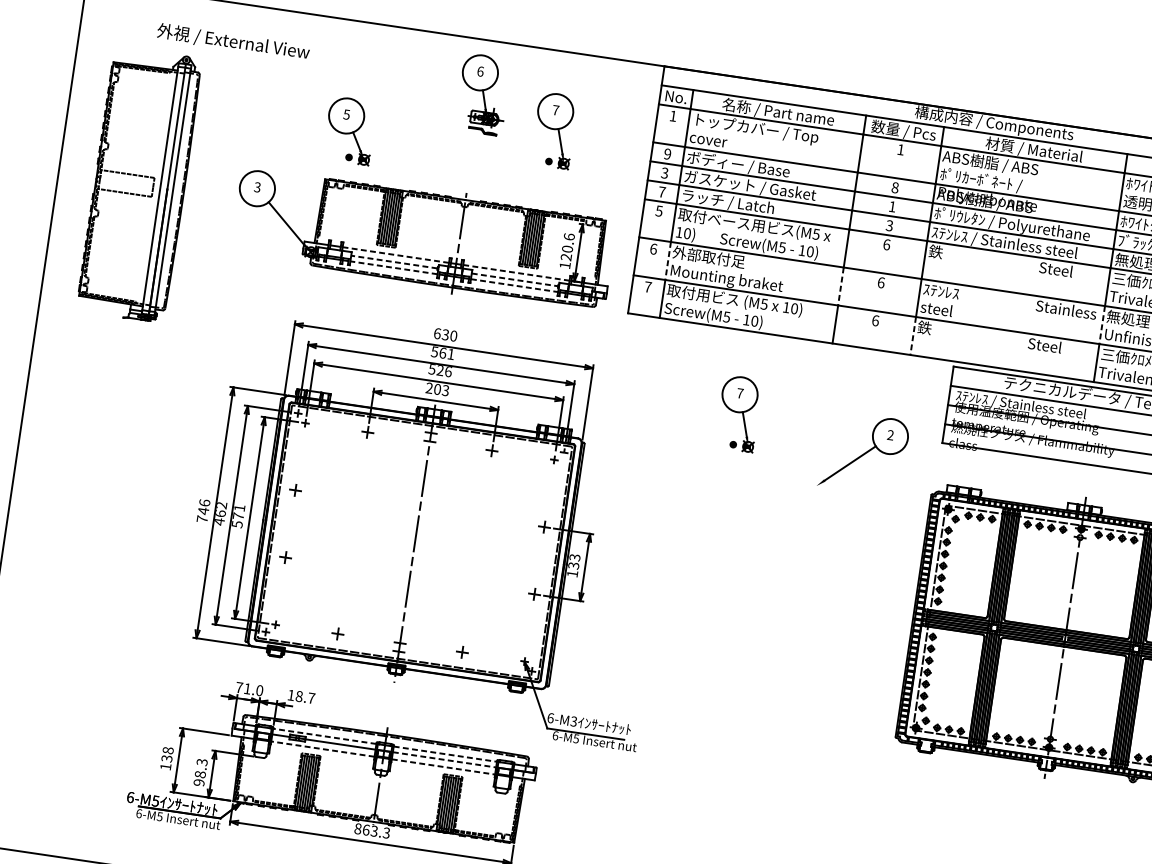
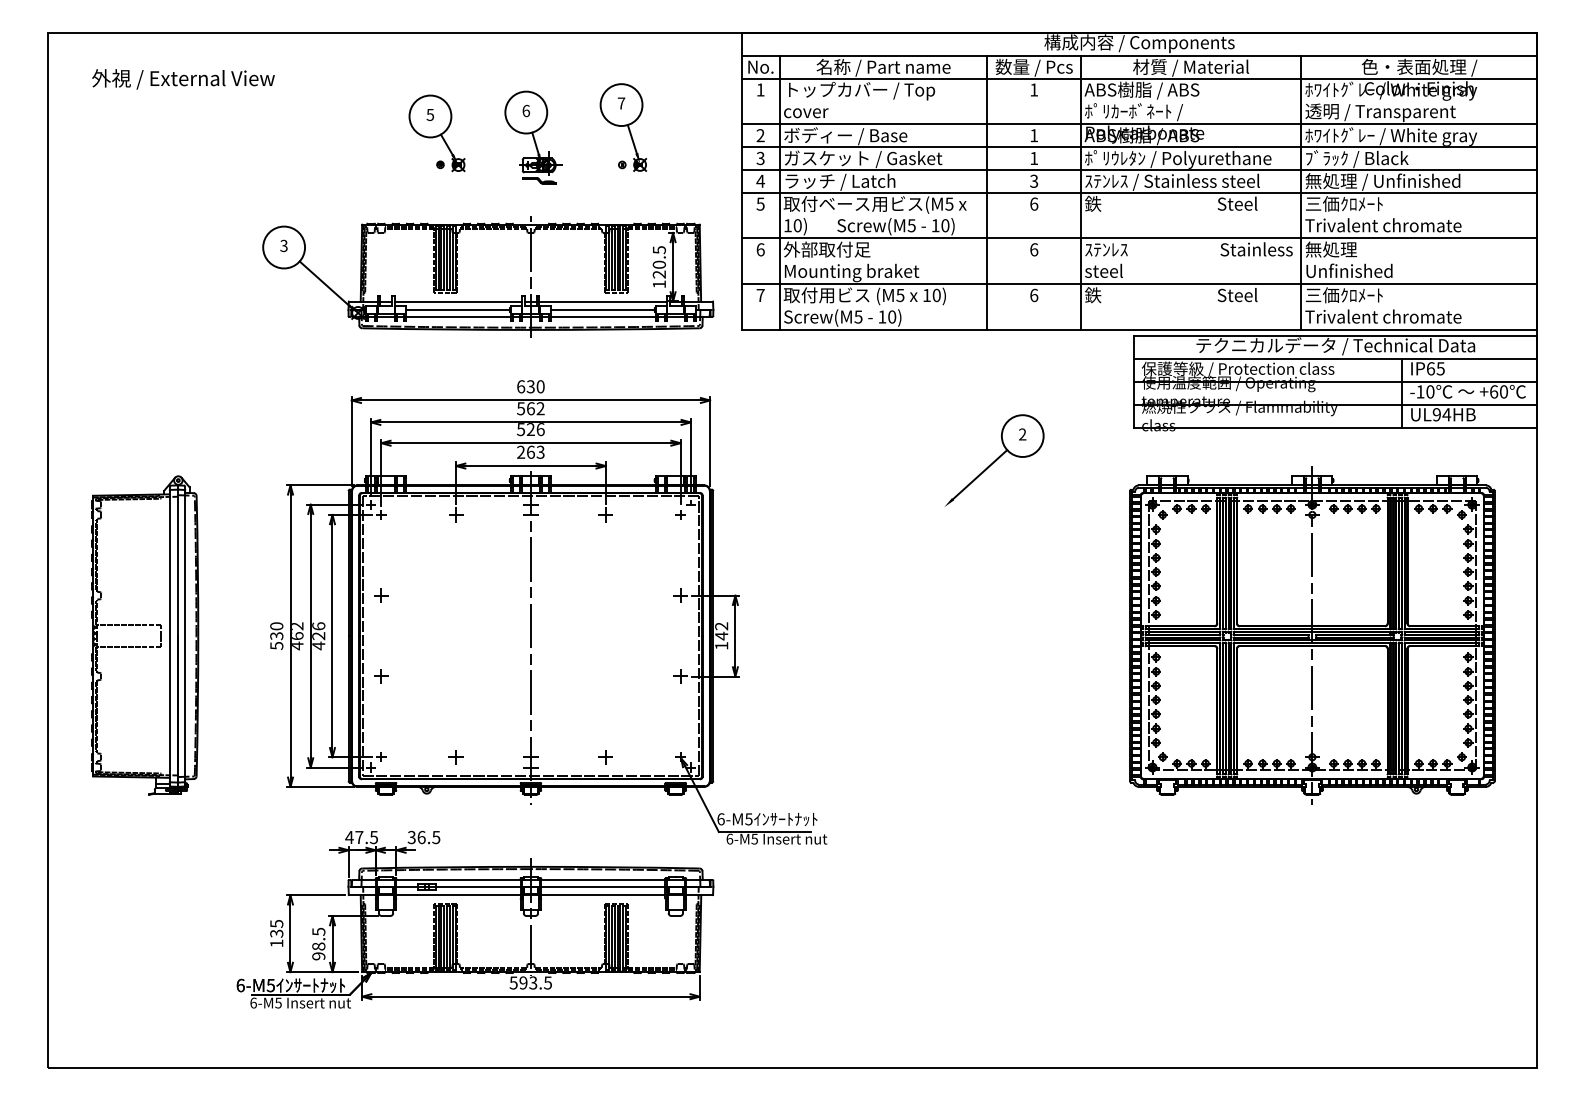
text: (233, 42) -> (183, 79), moved
part: (483, 94) -> (533, 137), moved
part: (349, 130) -> (436, 133), moved
text: (667, 154) -> (760, 136), 9 -> 2
part: (140, 184) -> (145, 635), moved
text: (895, 187) -> (1034, 135), 8 -> 1
text: (662, 191) -> (760, 180), 7 -> 4
text: (568, 237) -> (658, 250), 120.6 -> 120.5
line: (395, 255) -> (458, 301), dashed -> solid
line: (667, 261) -> (779, 261), dashed -> solid
line: (393, 262) -> (457, 310), dashed -> solid
line: (393, 267) -> (457, 316), dashed -> solid
line: (516, 272) -> (603, 301), dashed -> solid
line: (514, 280) -> (602, 310), dashed -> solid
line: (514, 285) -> (603, 316), dashed -> solid
line: (840, 286) -> (987, 261), dashed -> solid
line: (1102, 325) -> (1301, 261), dashed -> solid
line: (913, 335) -> (1081, 306), dashed -> solid
text: (450, 354) -> (540, 408), 561 -> 562
text: (437, 388) -> (530, 451), 203 -> 263
text: (1036, 407) -> (1238, 369), ｽﾃﾝﾚｽ / Stainless steel -> 保護等級 / Protection class
part: (738, 413) -> (889, 428), removed
part: (863, 453) -> (994, 460), moved
text: (203, 511) -> (276, 636), 746 -> 530
text: (238, 516) -> (318, 636), 571 -> 426
text: (574, 561) -> (721, 631), 133 -> 142
text: (249, 689) -> (361, 837), 71.0 -> 47.5
text: (300, 696) -> (423, 837), 18.7 -> 36.5
text: (573, 720) -> (748, 818), 6-M3 -> 6-M5
line: (324, 735) -> (458, 879), dashed -> solid
line: (322, 749) -> (458, 895), dashed -> solid
text: (168, 750) -> (276, 923), 138 -> 135
line: (445, 753) -> (603, 879), dashed -> solid
line: (444, 759) -> (603, 886), dashed -> solid
text: (201, 762) -> (318, 931), 98.3 -> 98.5
line: (443, 767) -> (603, 895), dashed -> solid
text: (372, 830) -> (530, 982), 863.3 -> 593.5

